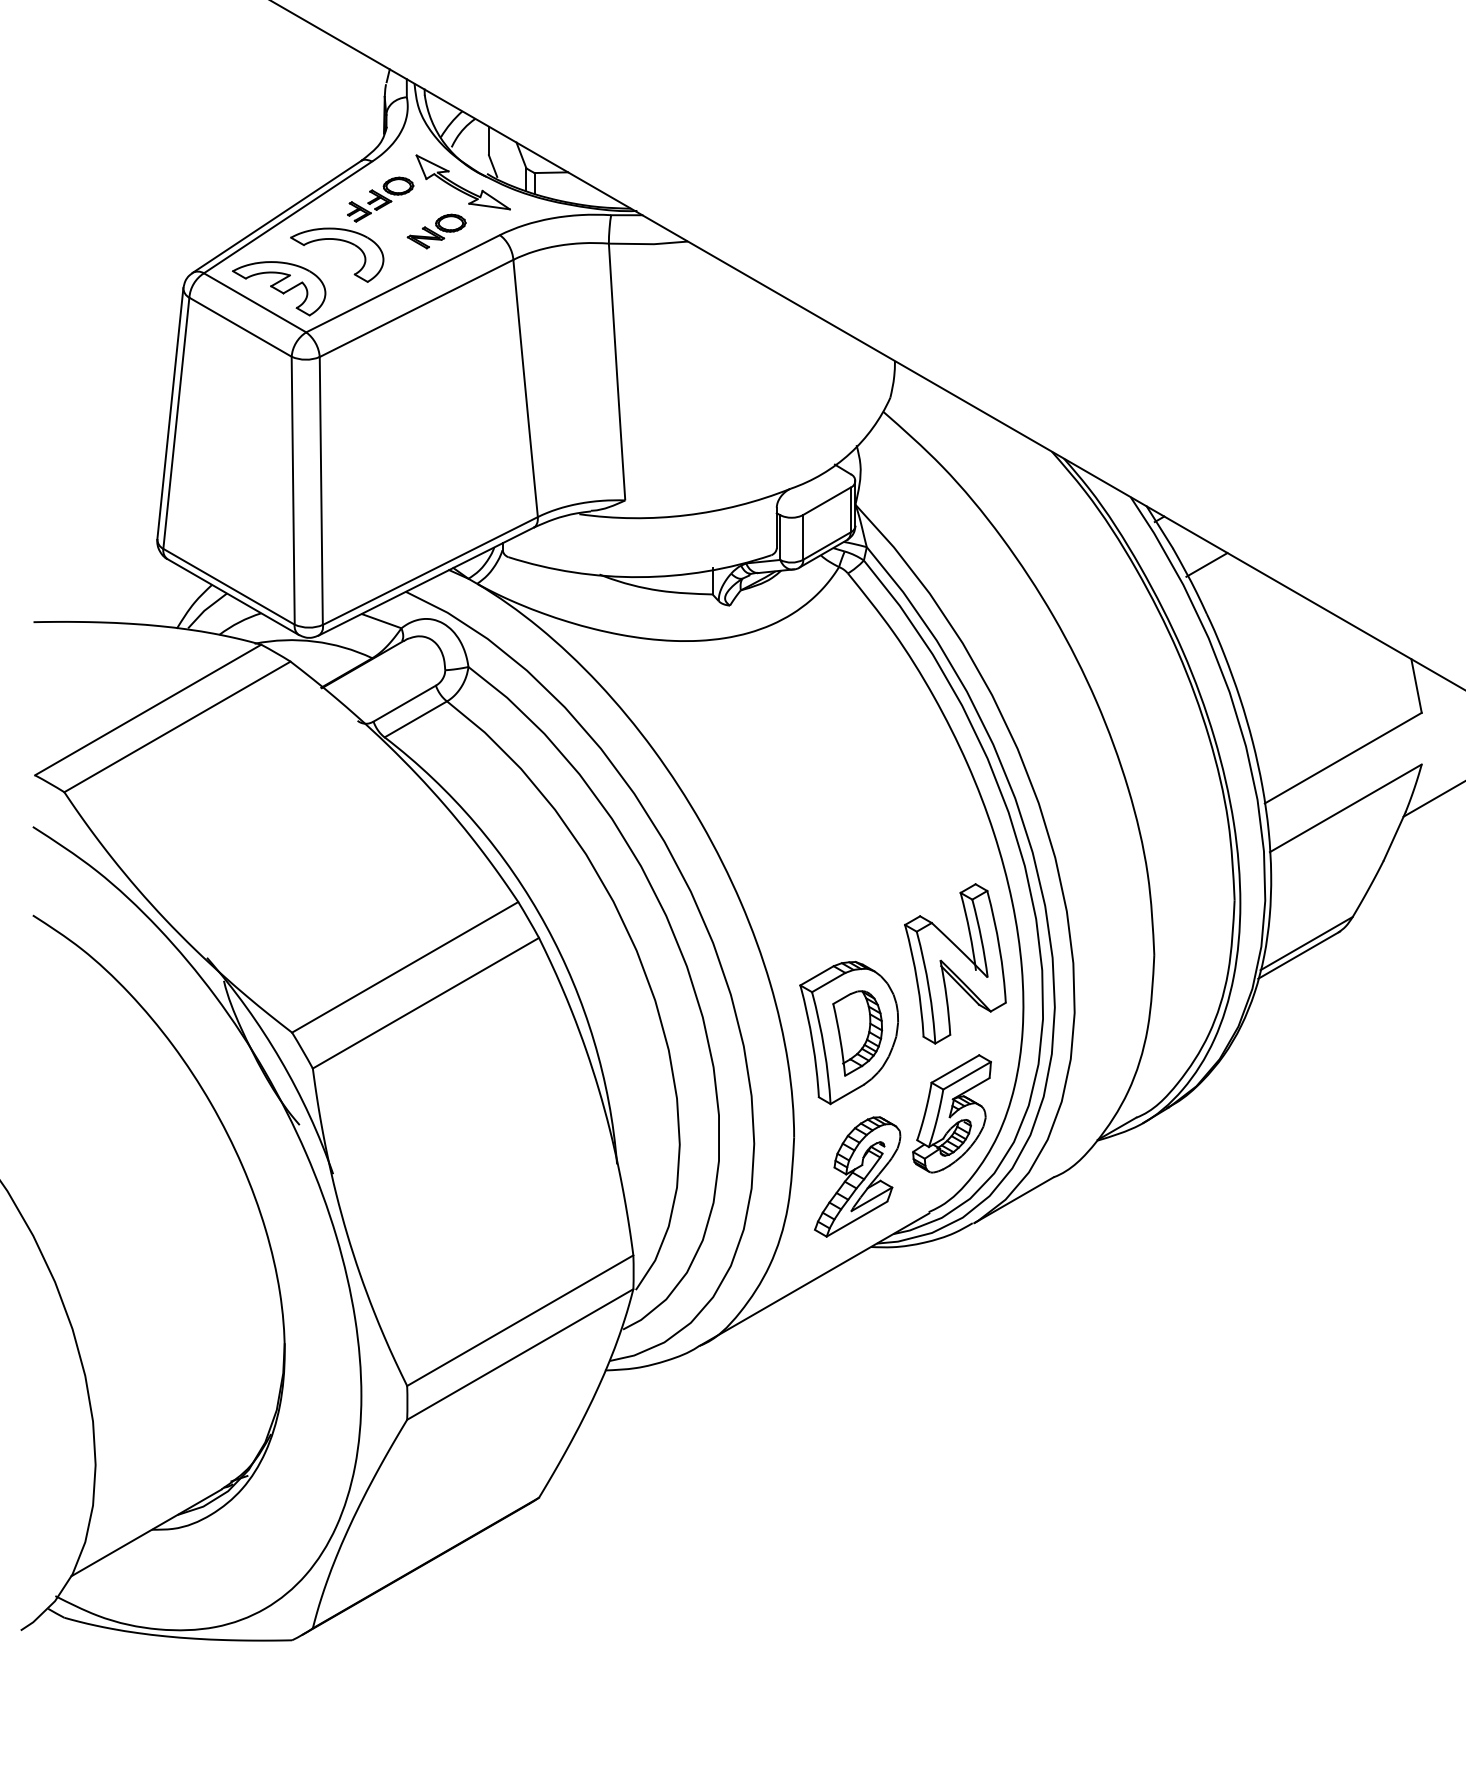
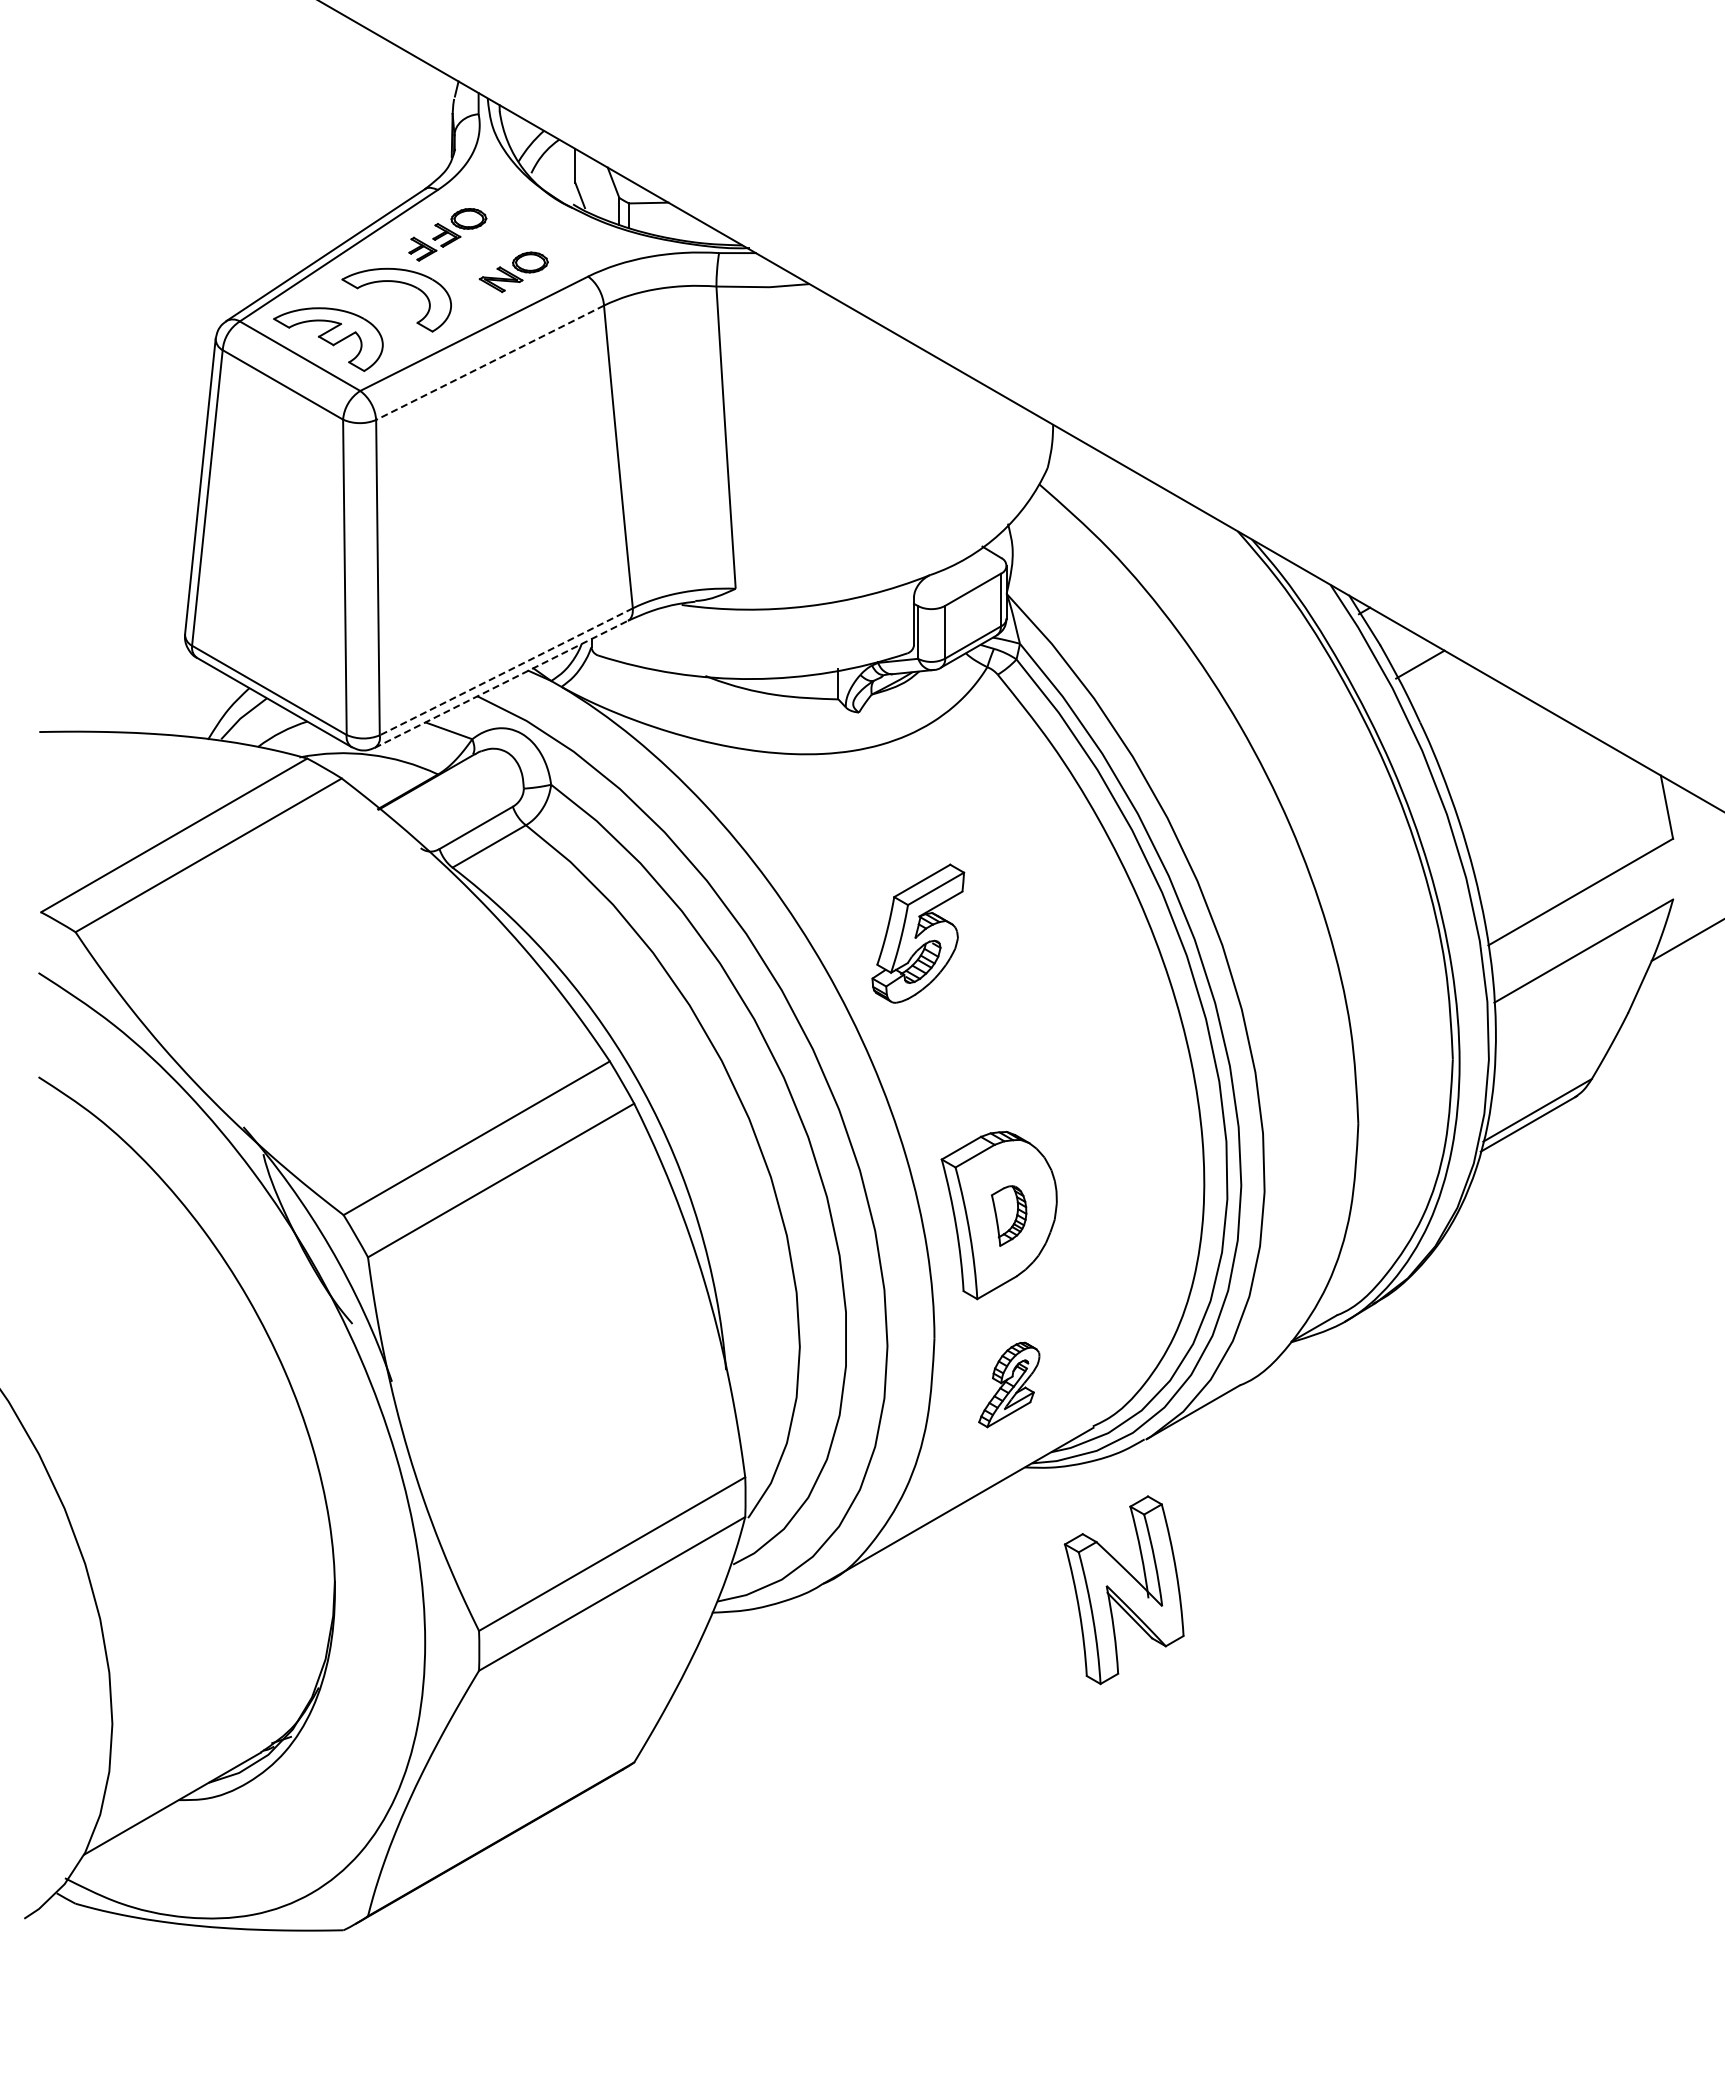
part: (462, 182) -> (544, 214), removed
line: (416, 309) -> (489, 363), solid -> dashed
line: (430, 570) -> (506, 671), solid -> dashed
line: (427, 580) -> (502, 683), solid -> dashed
part: (954, 964) -> (1123, 1590), moved
part: (857, 1032) -> (1008, 1215), size x0.6
part: (952, 1113) -> (918, 933), moved
part: (857, 1176) -> (1009, 1384), size x0.6

